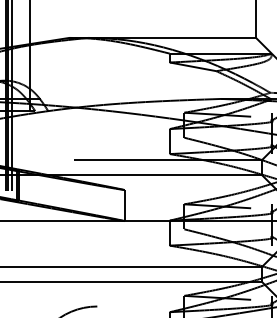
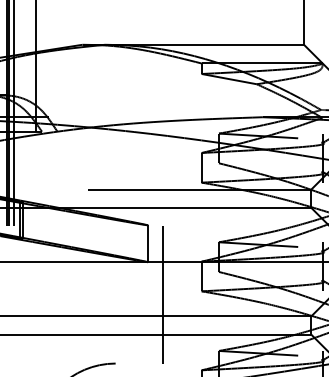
line: (136, 248) -> (162, 294), added

